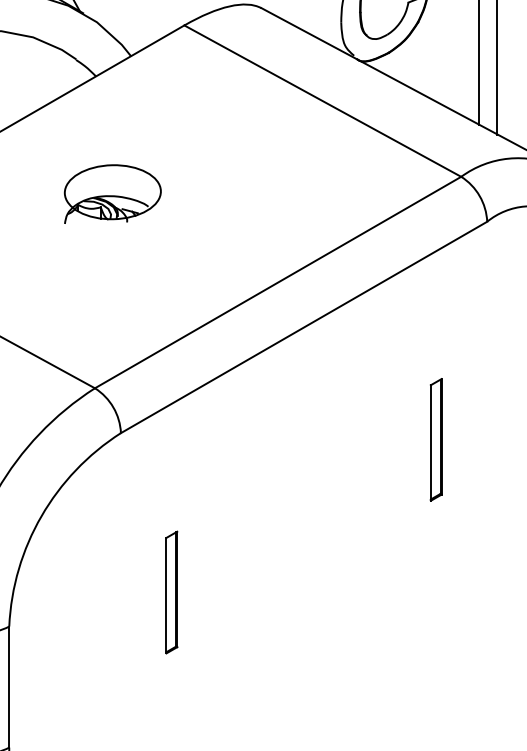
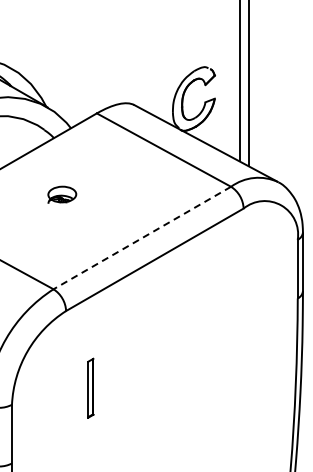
part: (113, 192) -> (62, 194), size x0.6
line: (276, 283) -> (141, 238), solid -> dashed
part: (435, 438) -> (218, 313), removed

